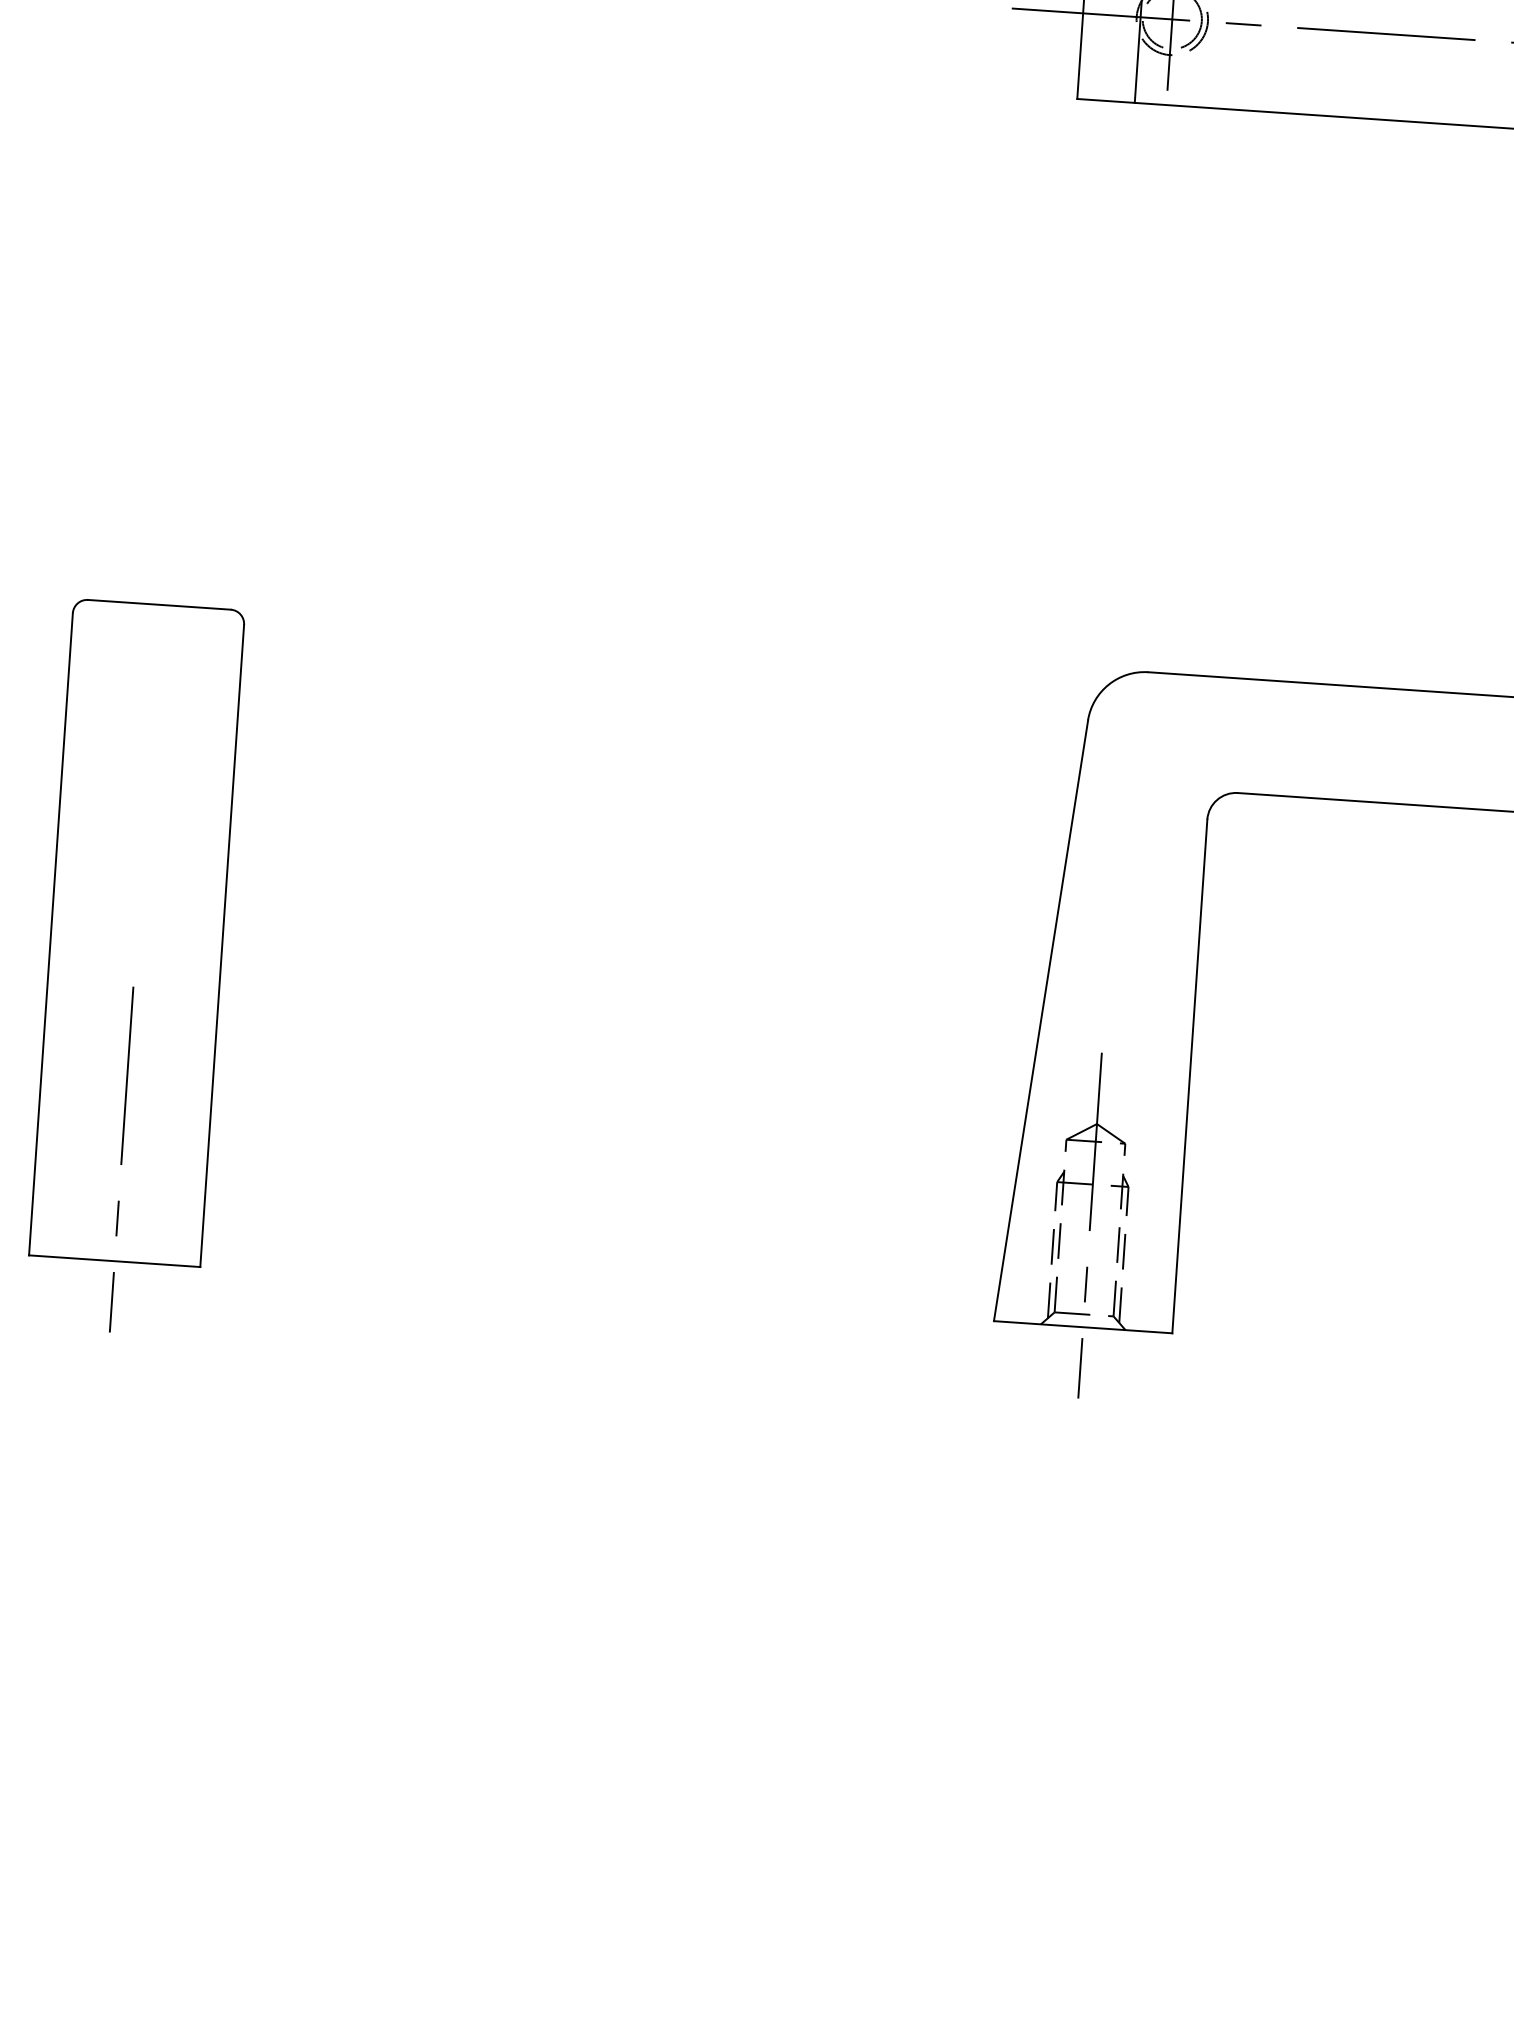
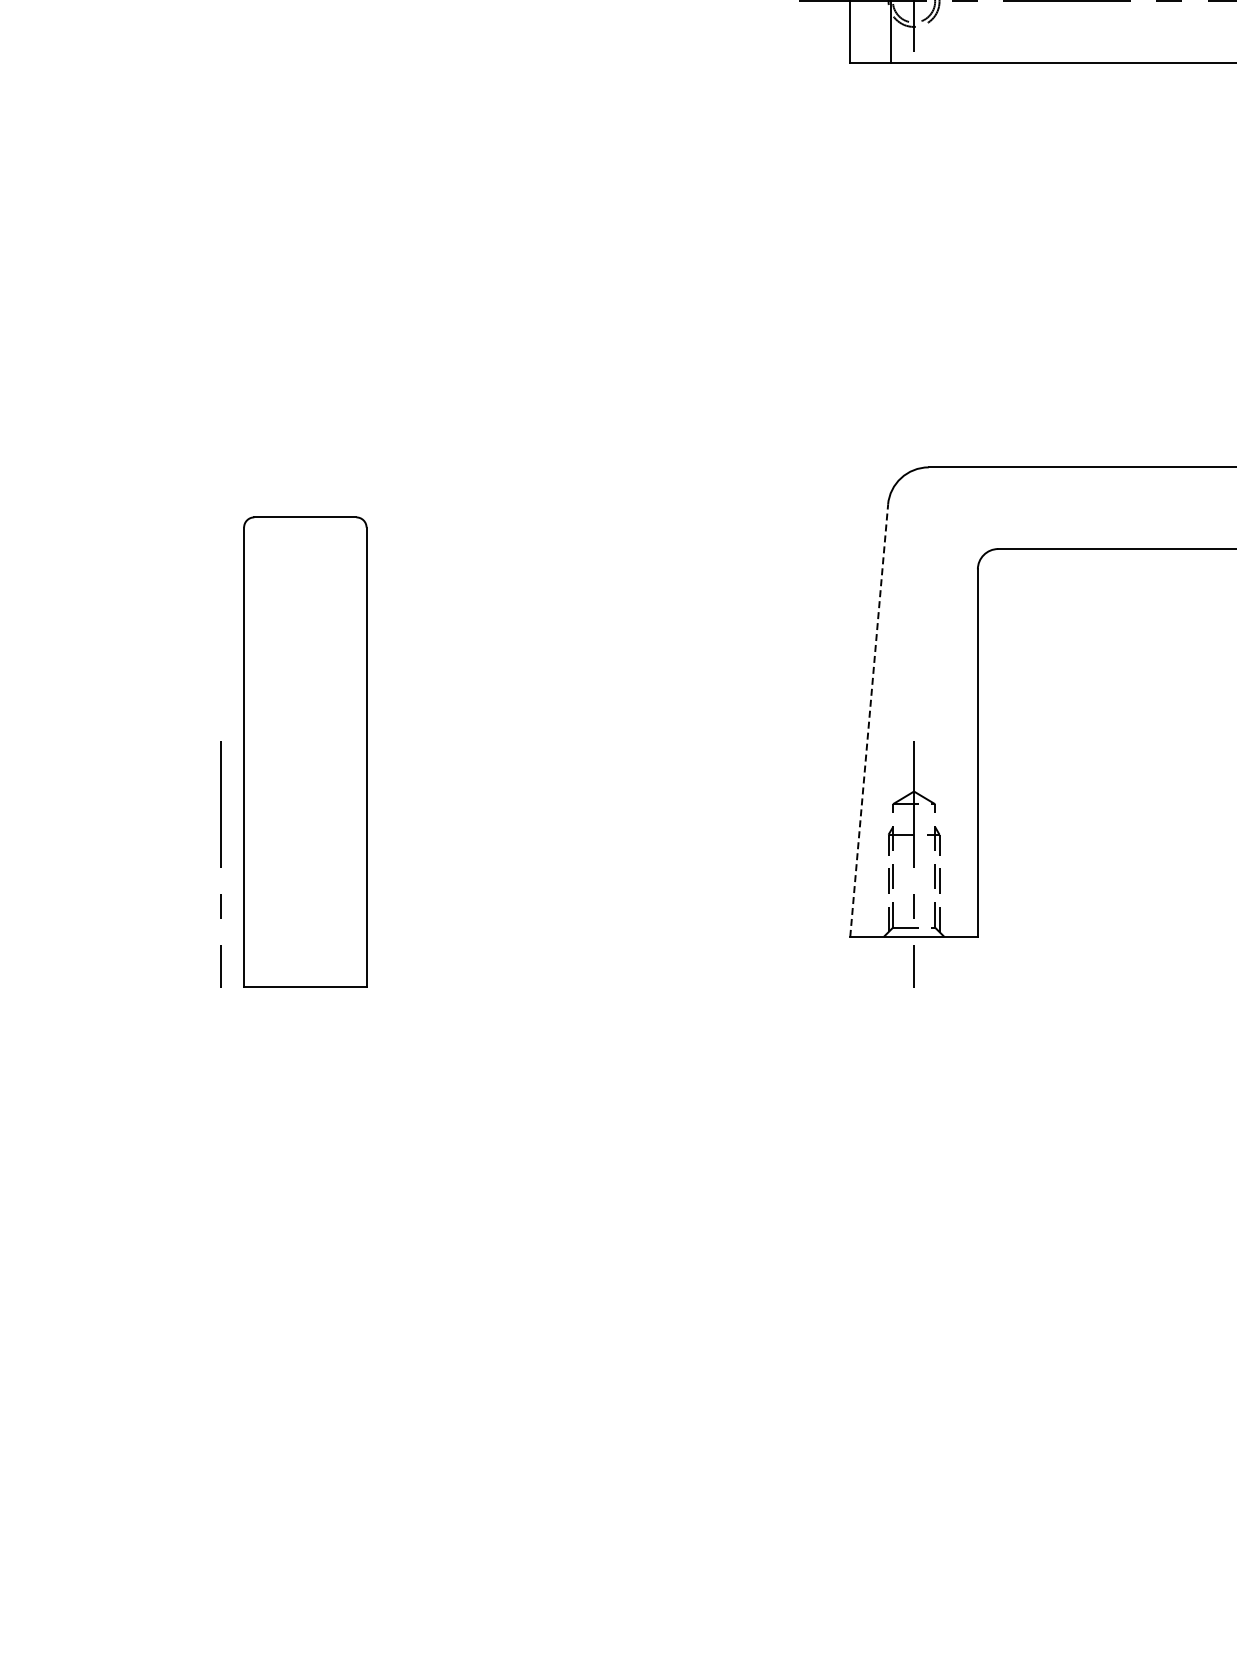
part: (137, 932) -> (305, 751), moved
line: (1041, 1020) -> (869, 720), solid -> dashed

